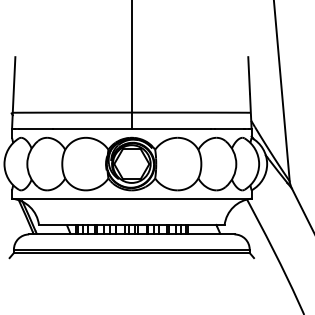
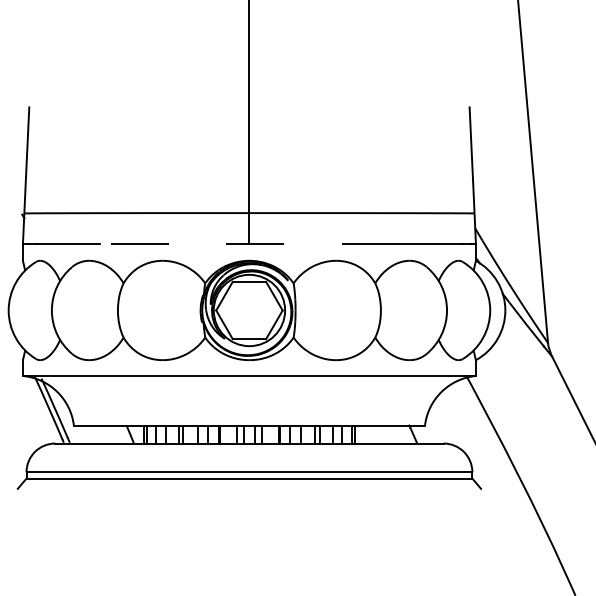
line: (131, 129) -> (248, 245), solid -> dashed

